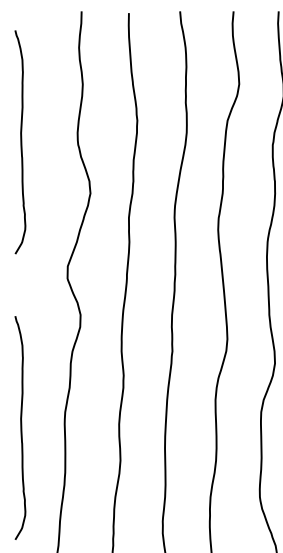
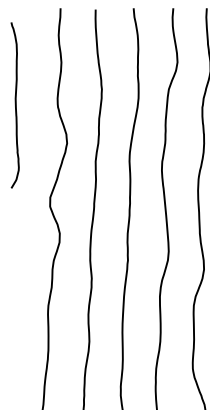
curve: (19, 426) -> (14, 316), removed

